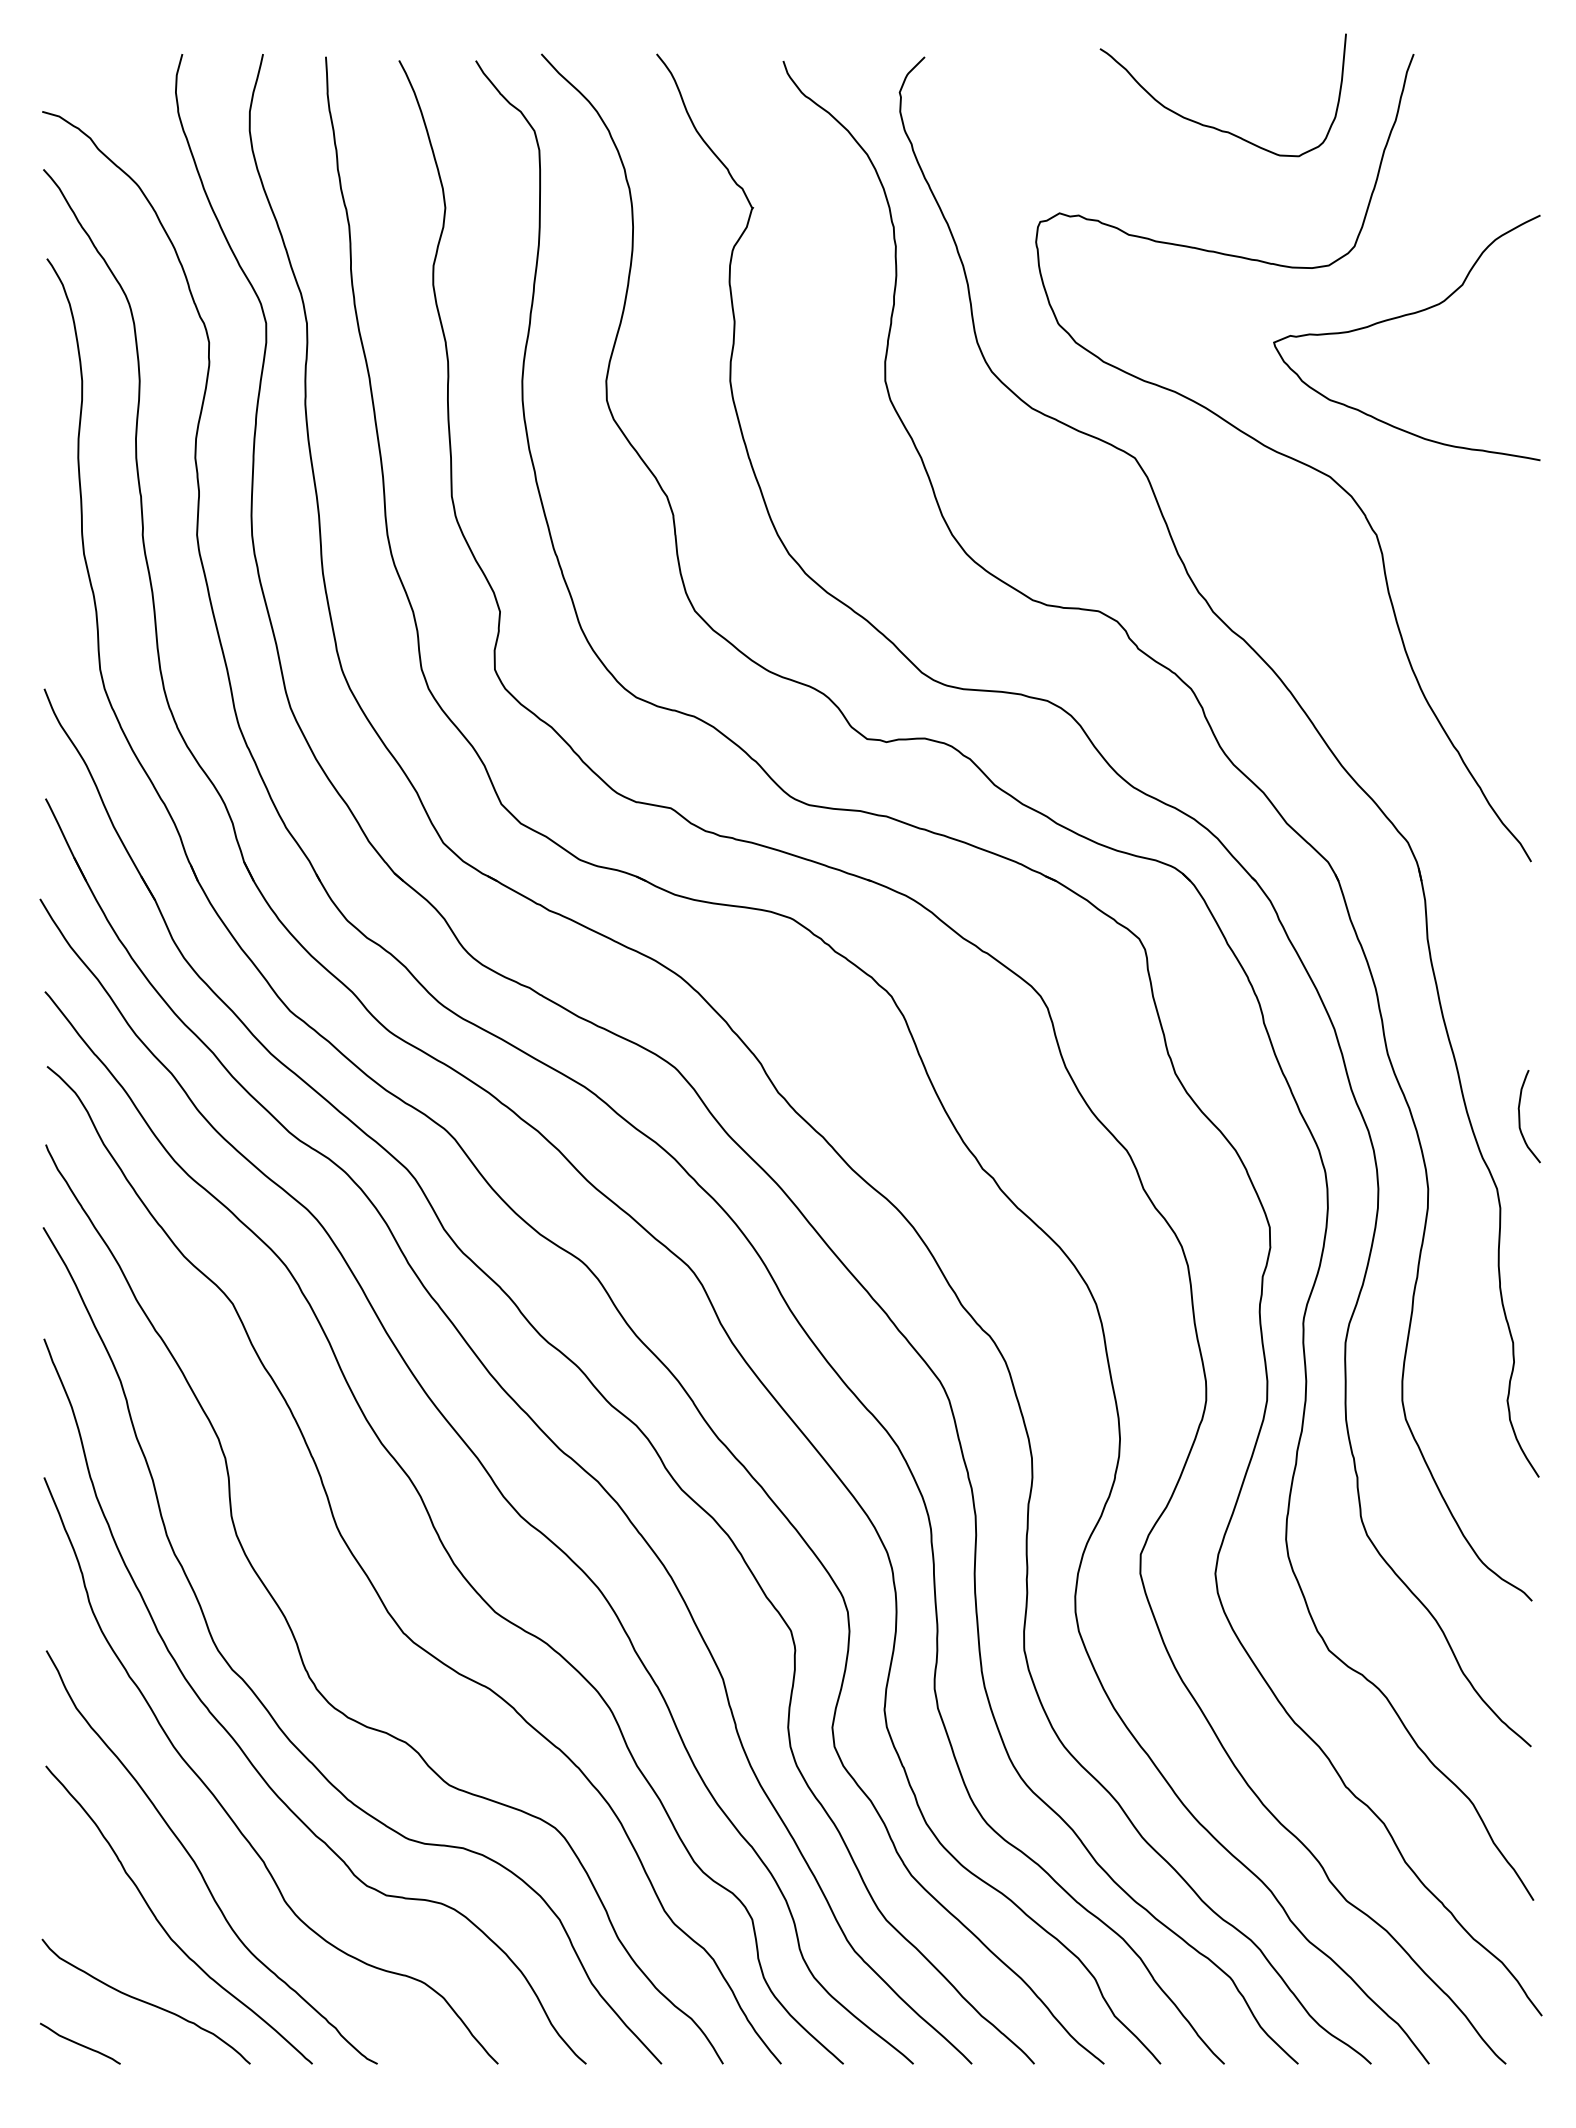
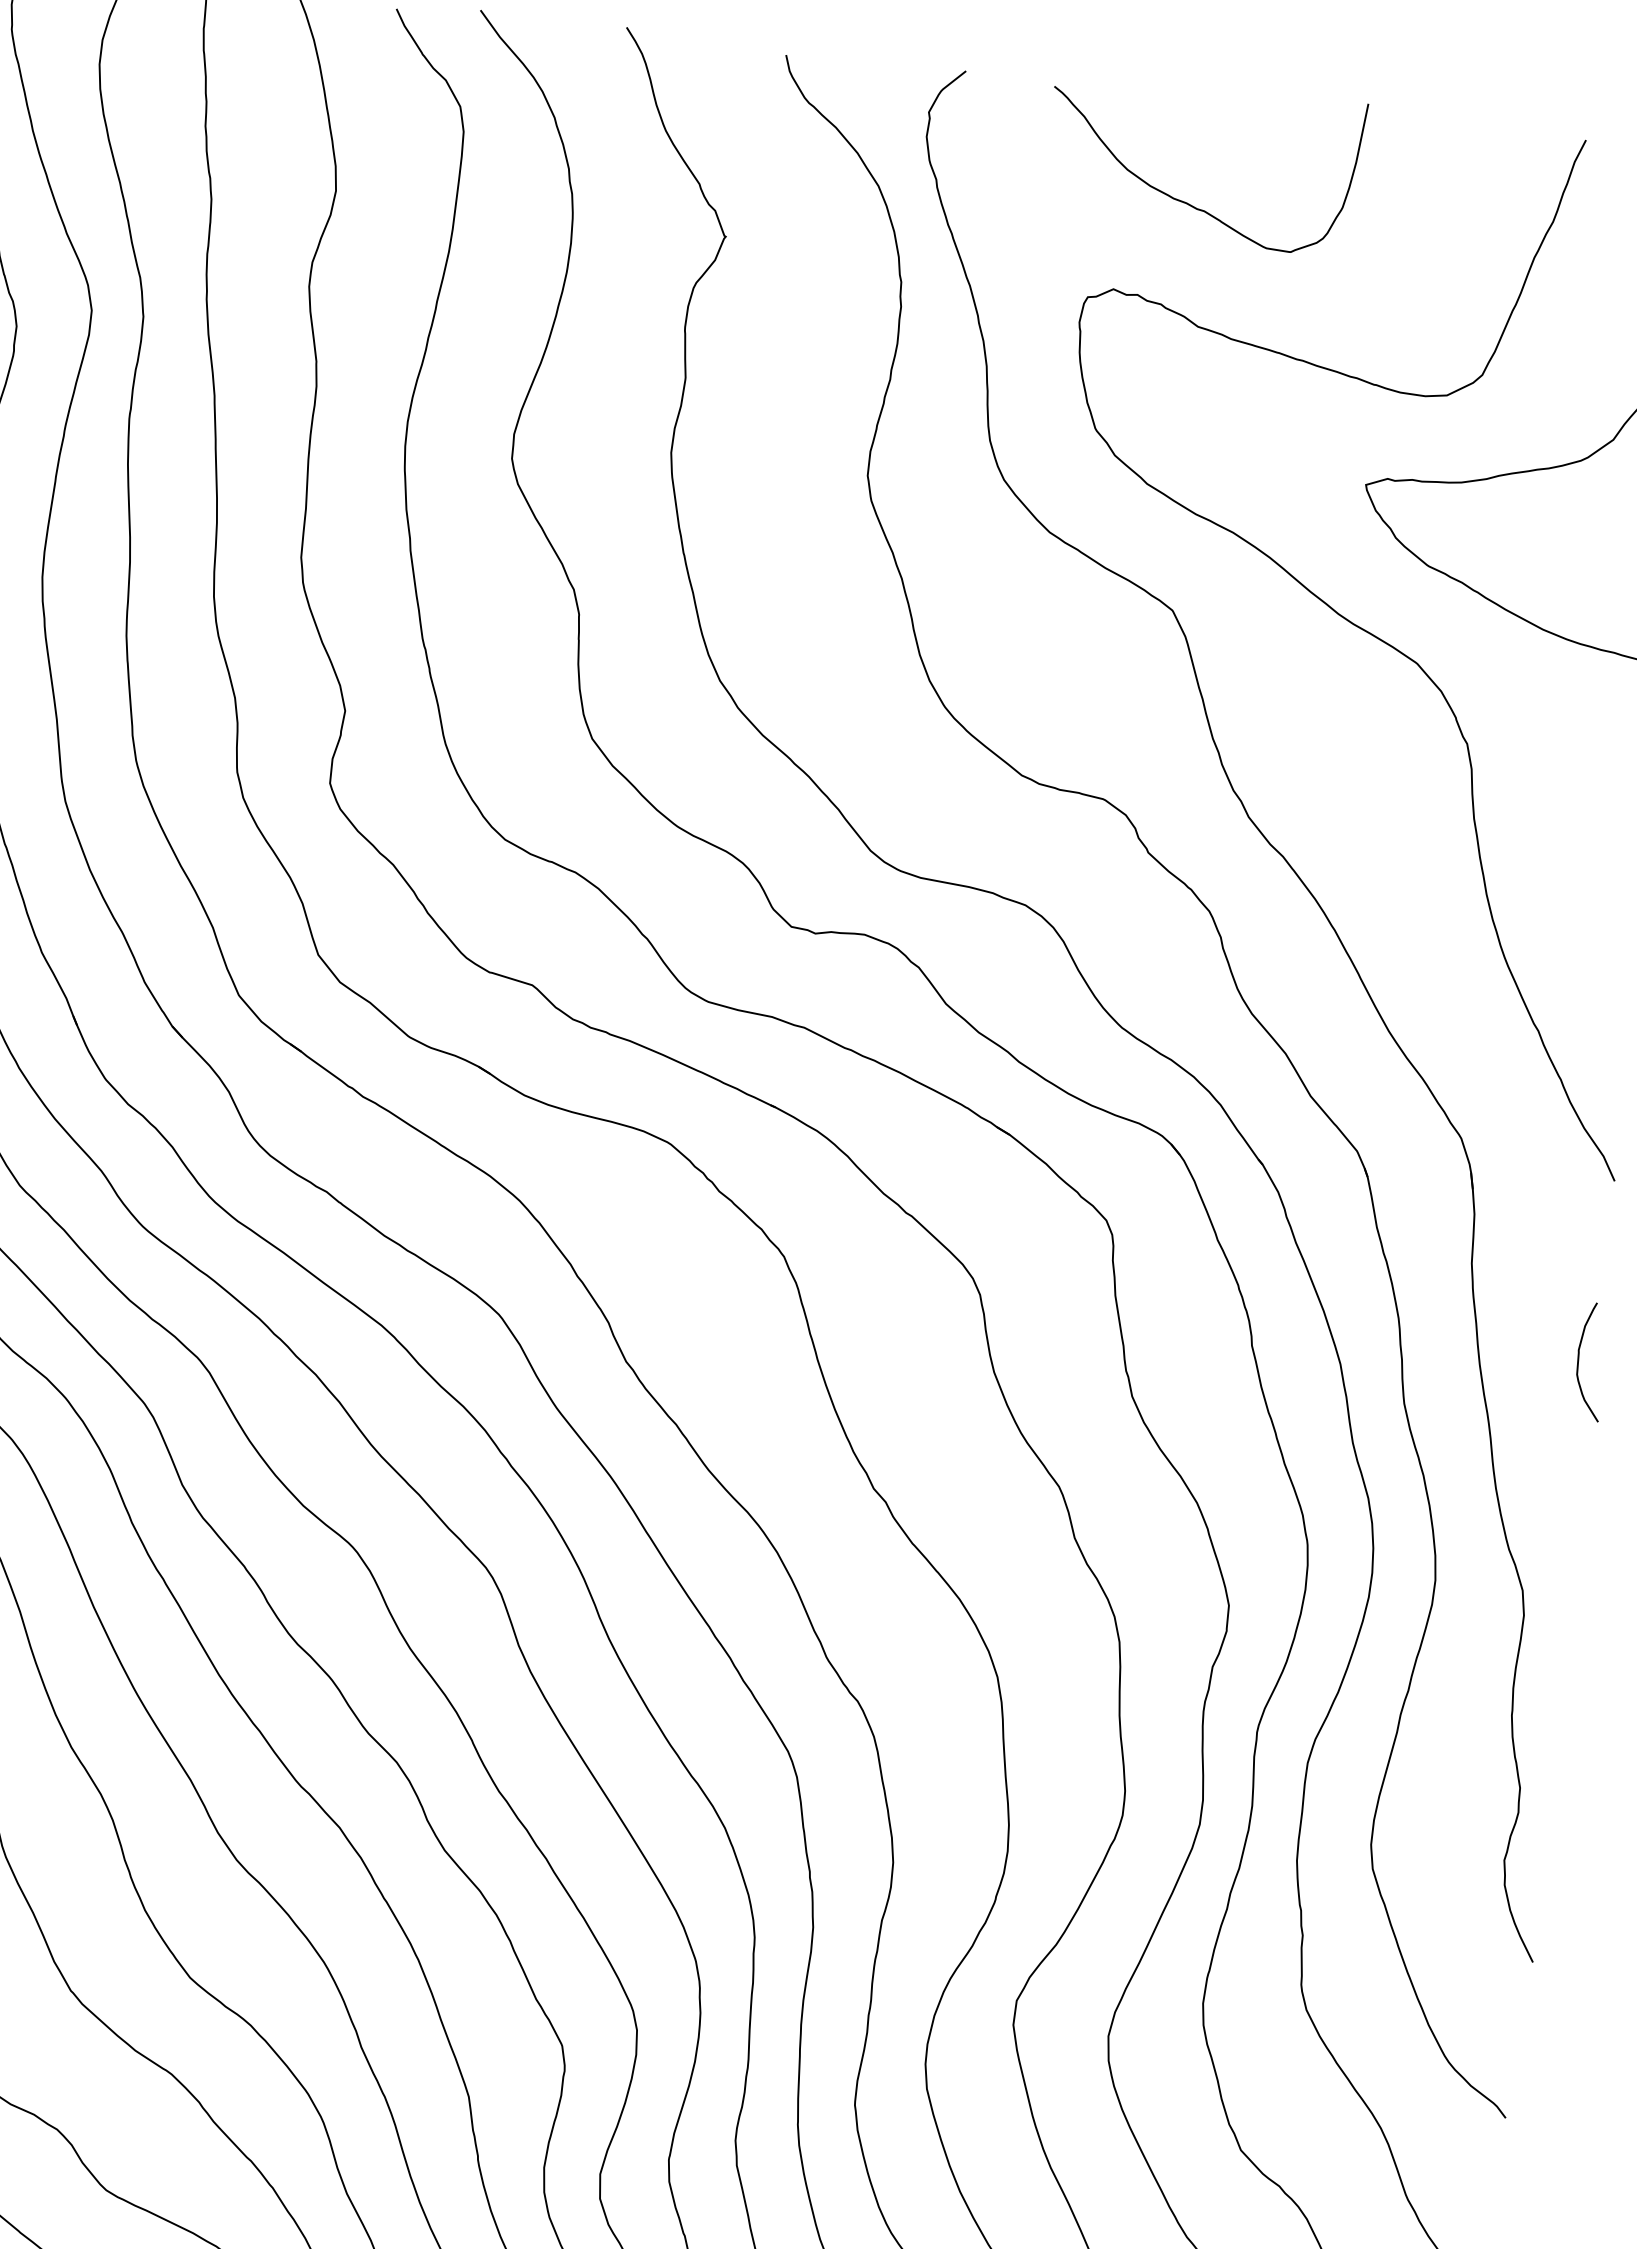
curve: (1213, 126) -> (1186, 201), moved
curve: (1520, 1116) -> (1579, 1360), moved

